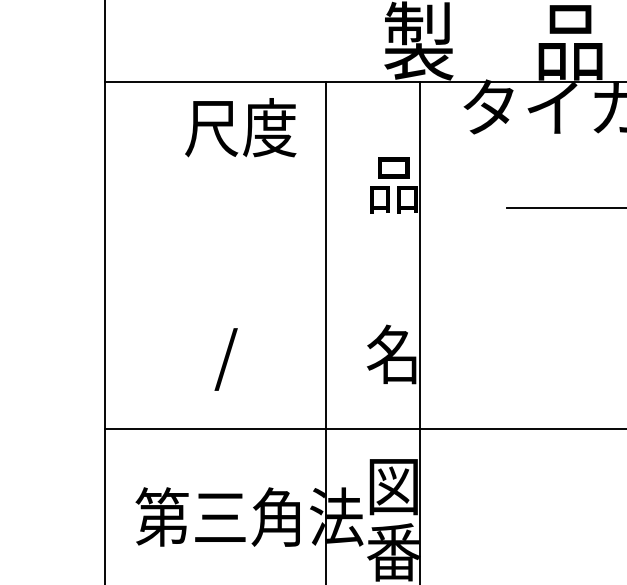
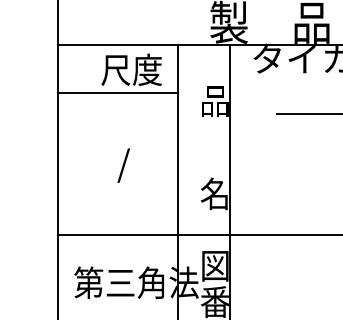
line: (214, 169) -> (117, 92), added
text: (225, 359) -> (123, 165), moved

